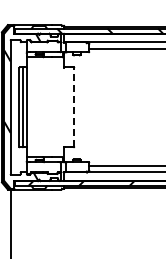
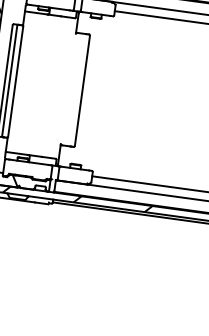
line: (74, 106) -> (82, 89), dashed -> solid

